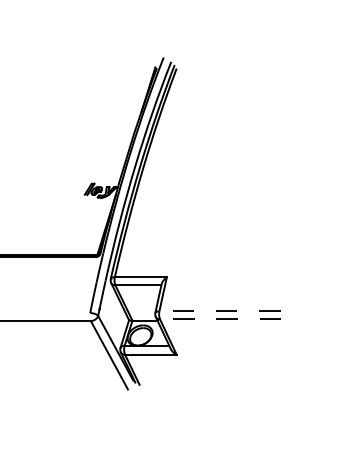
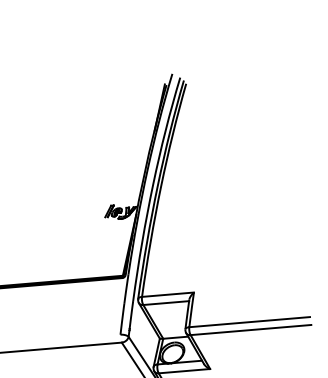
line: (219, 311) -> (249, 322), dashed -> solid
line: (220, 319) -> (250, 330), dashed -> solid

